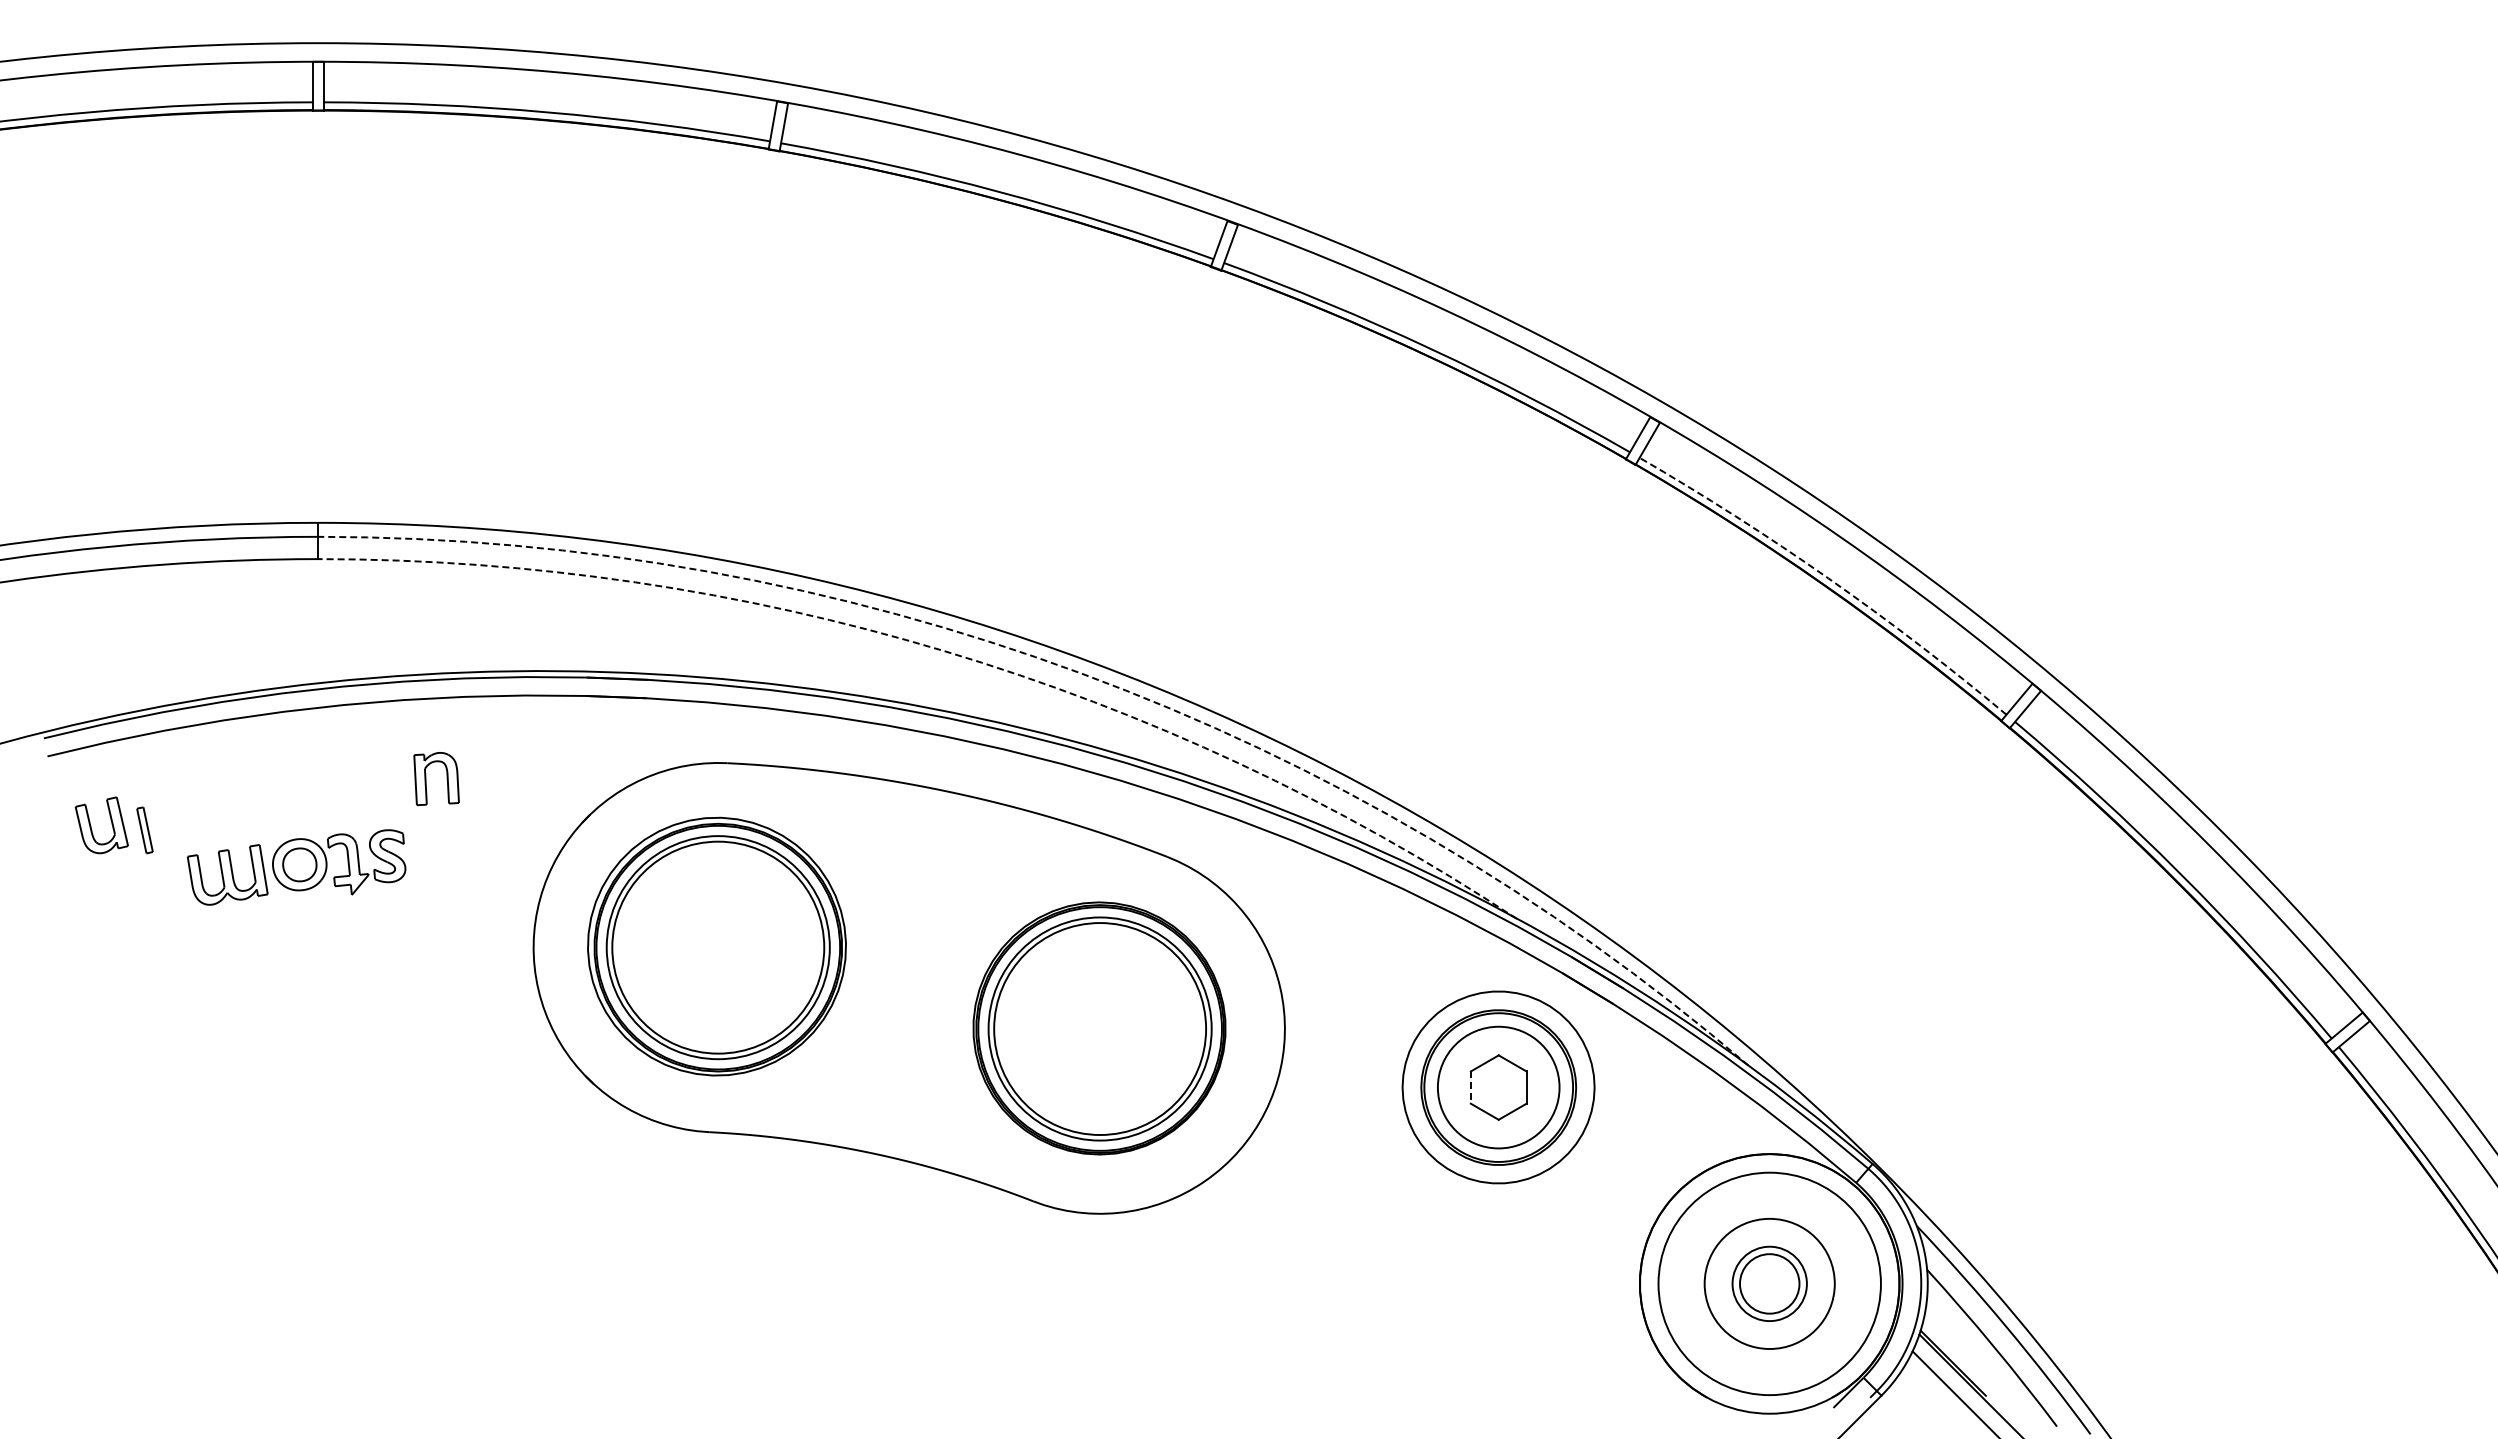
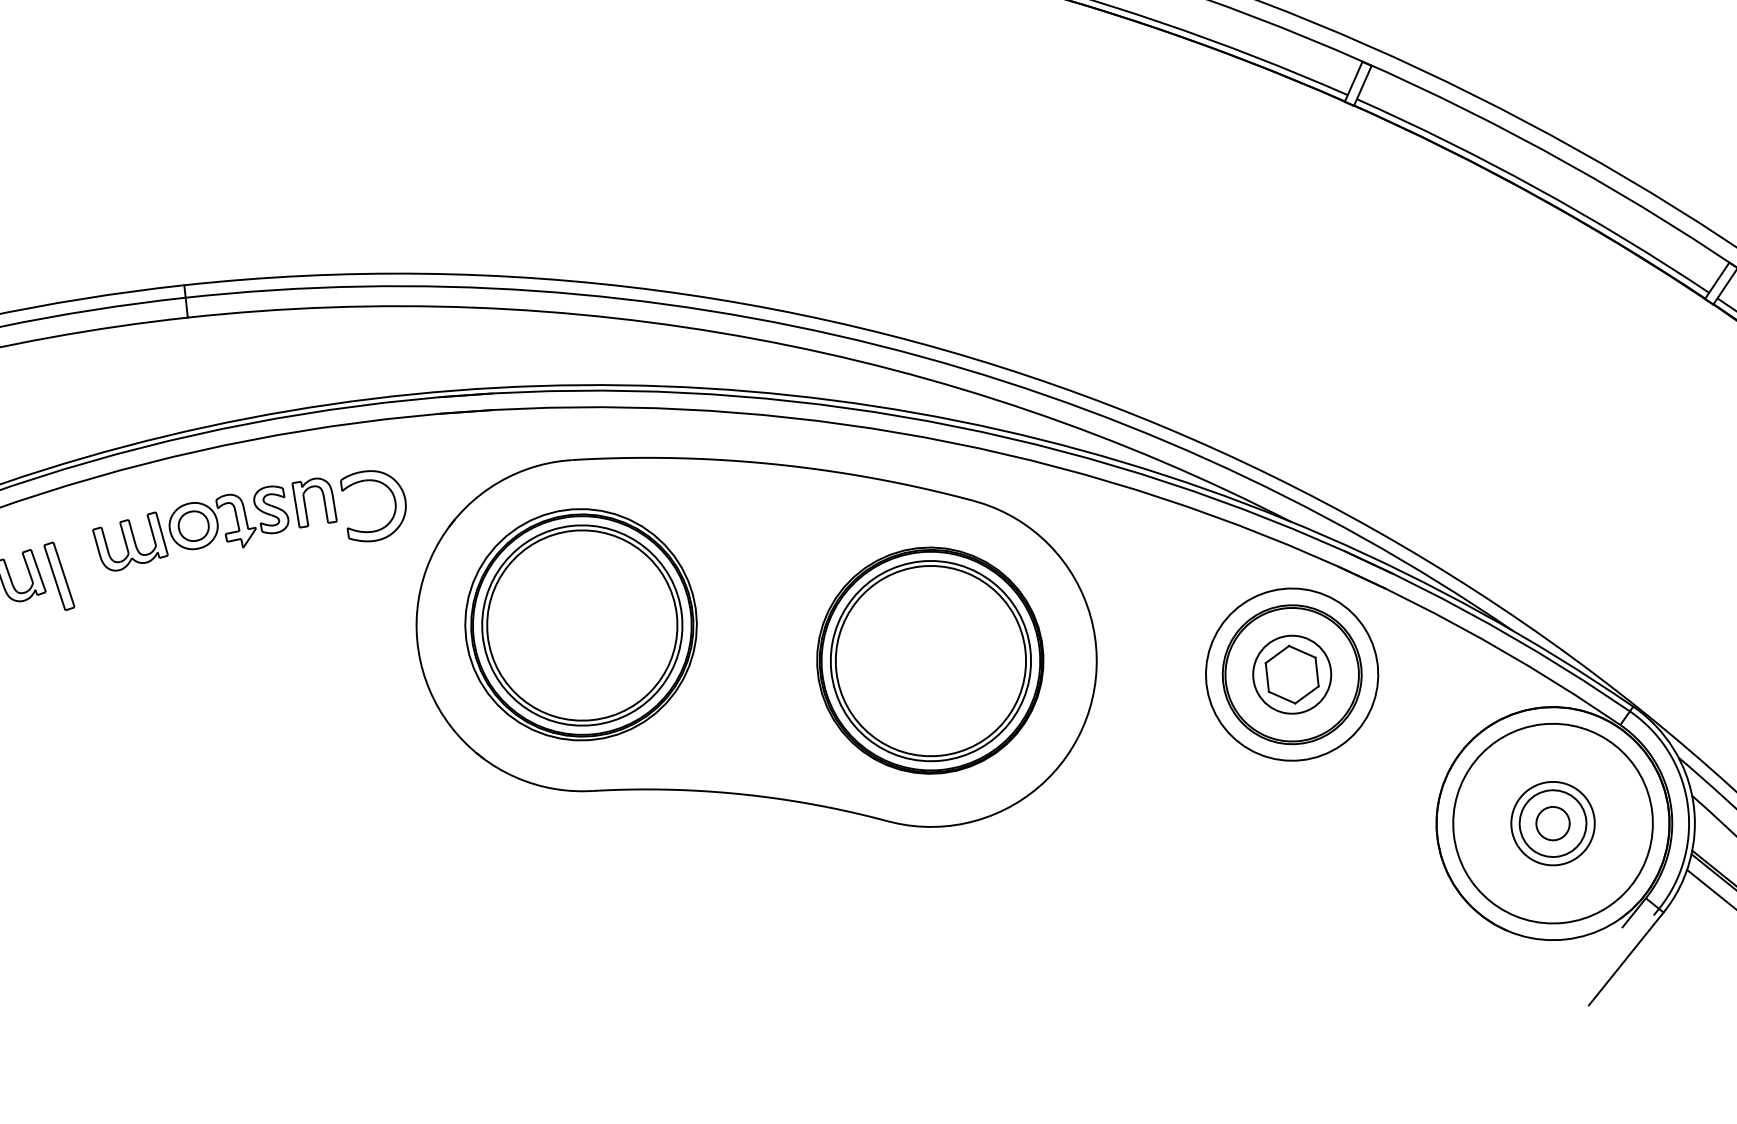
arc: (1828, 578) -> (1537, 188), dashed -> solid
arc: (944, 651) -> (755, 339), dashed -> solid
arc: (1080, 673) -> (878, 345), dashed -> solid
part: (524, 784) -> (393, 498), added
part: (144, 830) -> (59, 576), size x1.67
part: (296, 867) -> (191, 528), moved
circle: (1498, 1087) -> (1292, 674), size x0.71
line: (1470, 1088) -> (1267, 678), dashed -> solid
circle: (1769, 1283) -> (1552, 823), size x0.62
circle: (1769, 1283) -> (1552, 823), size x0.71

